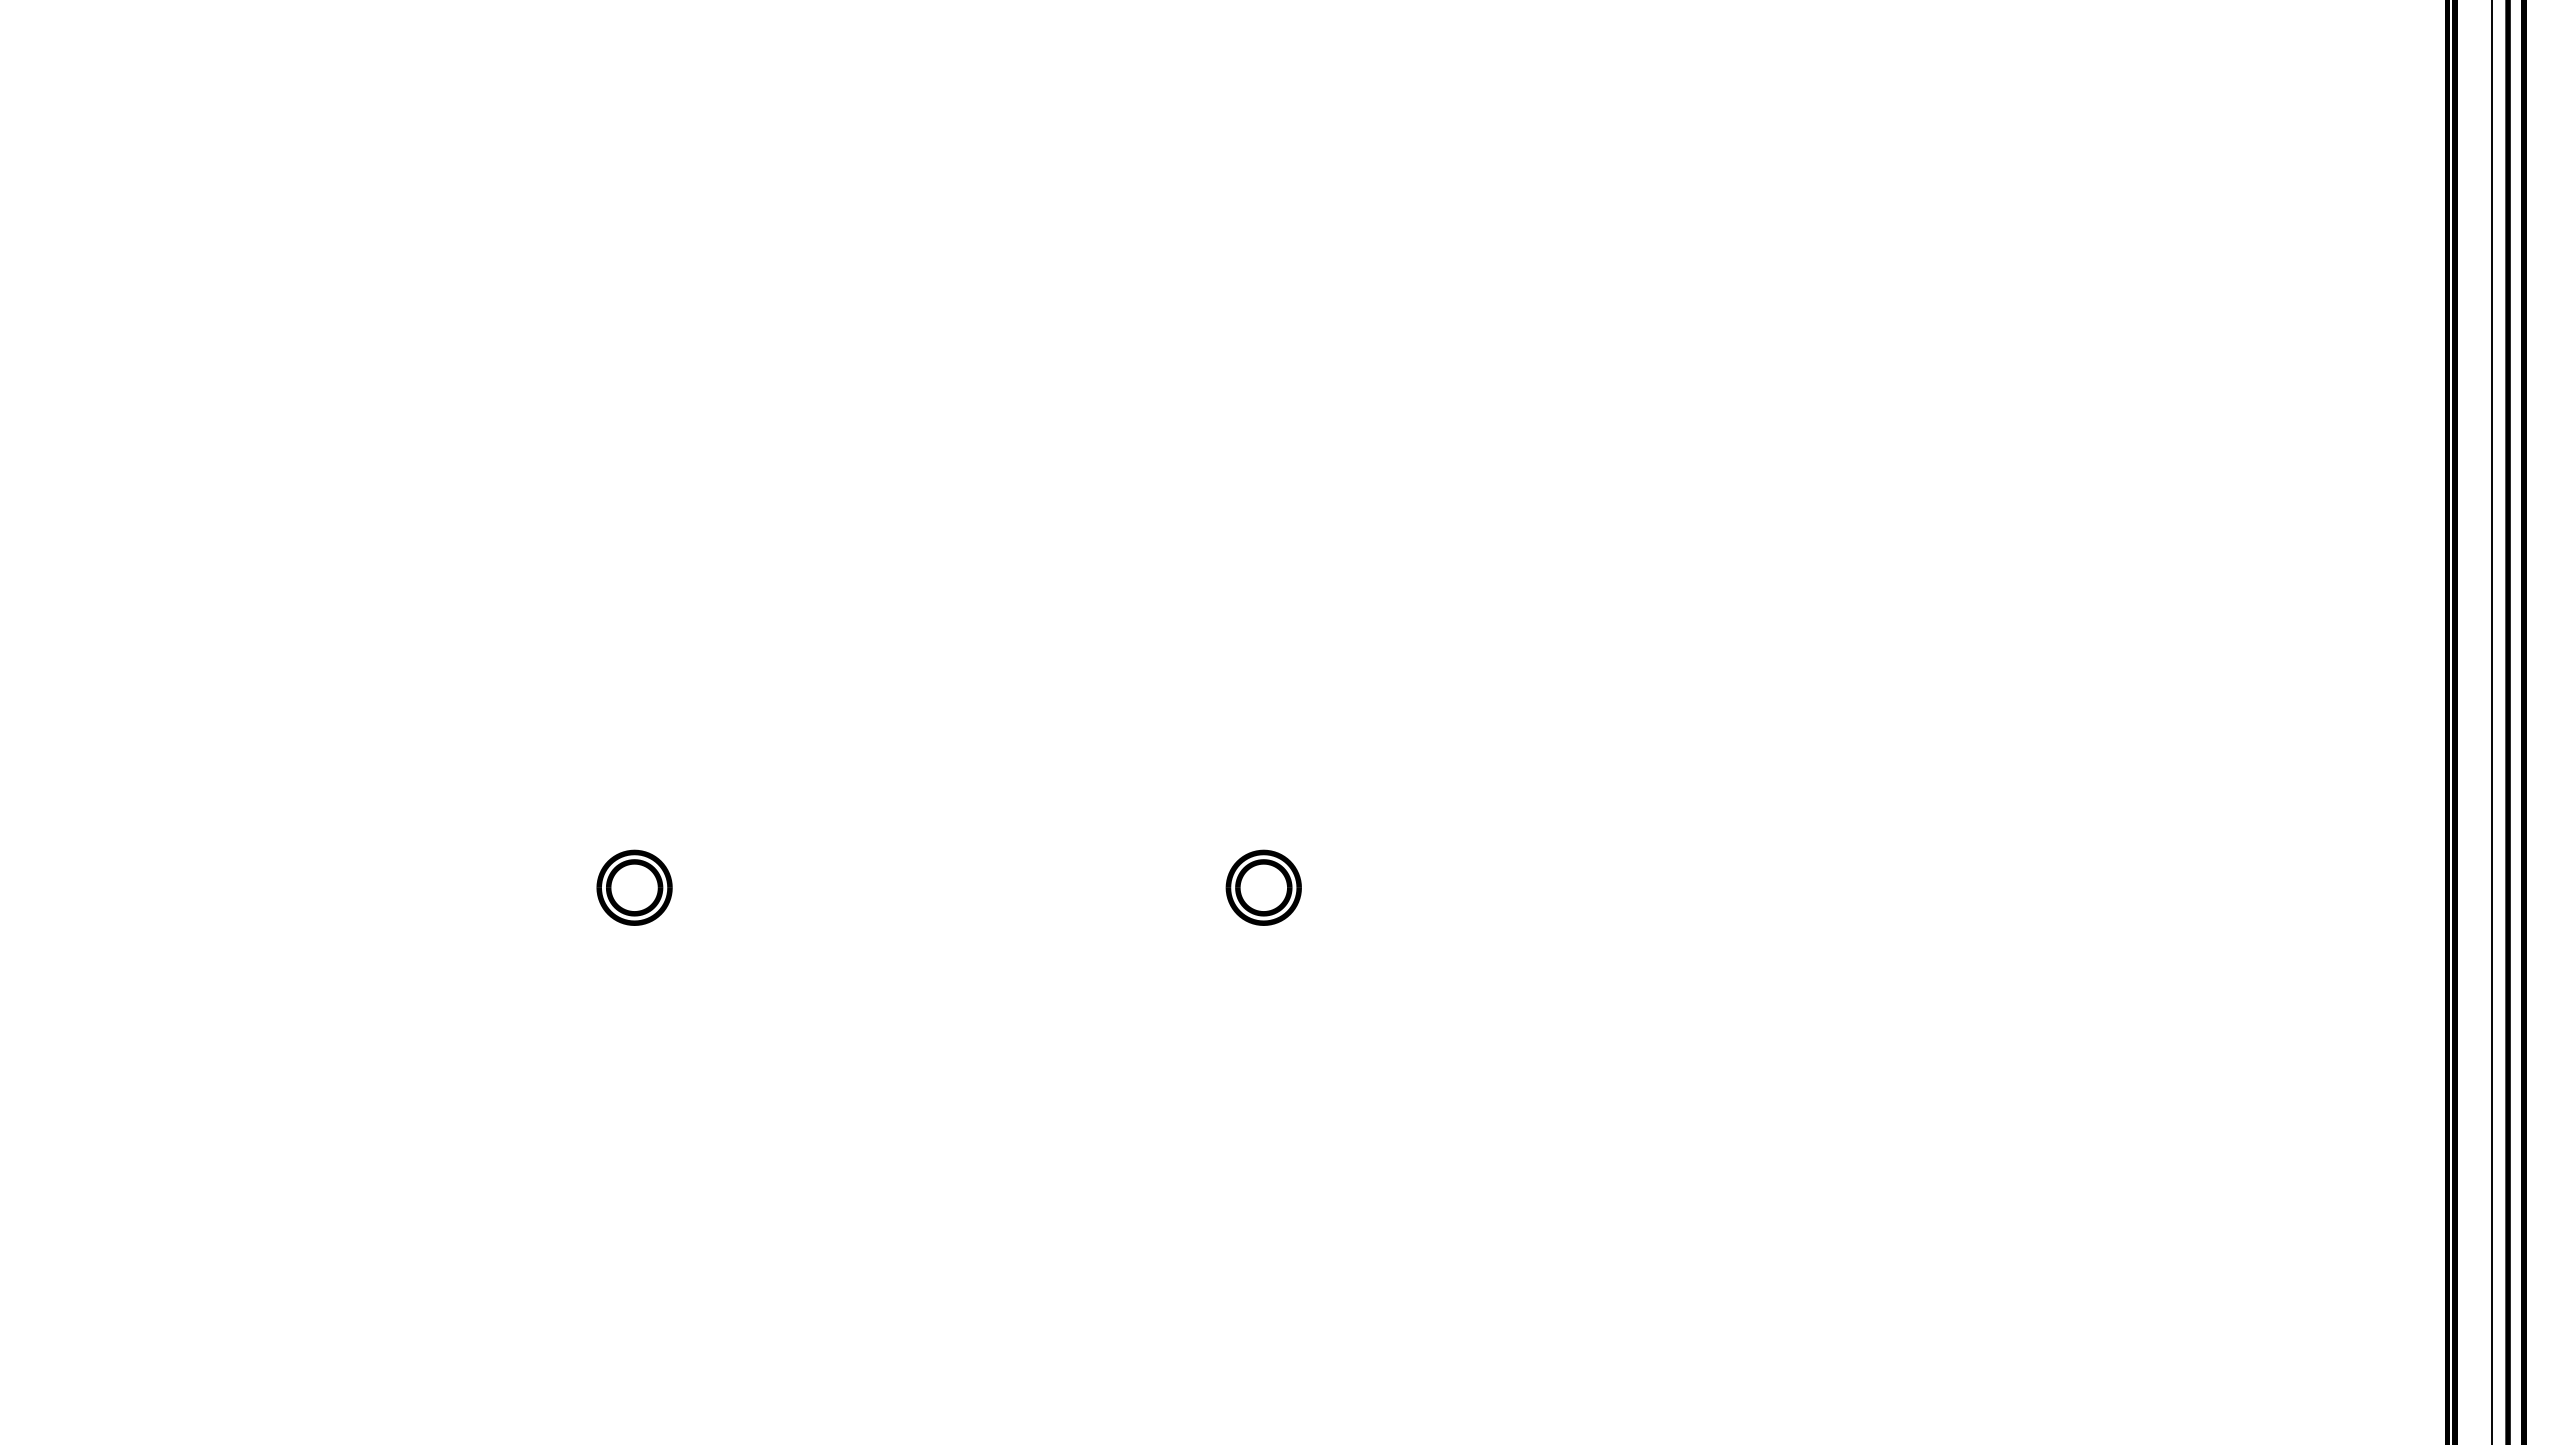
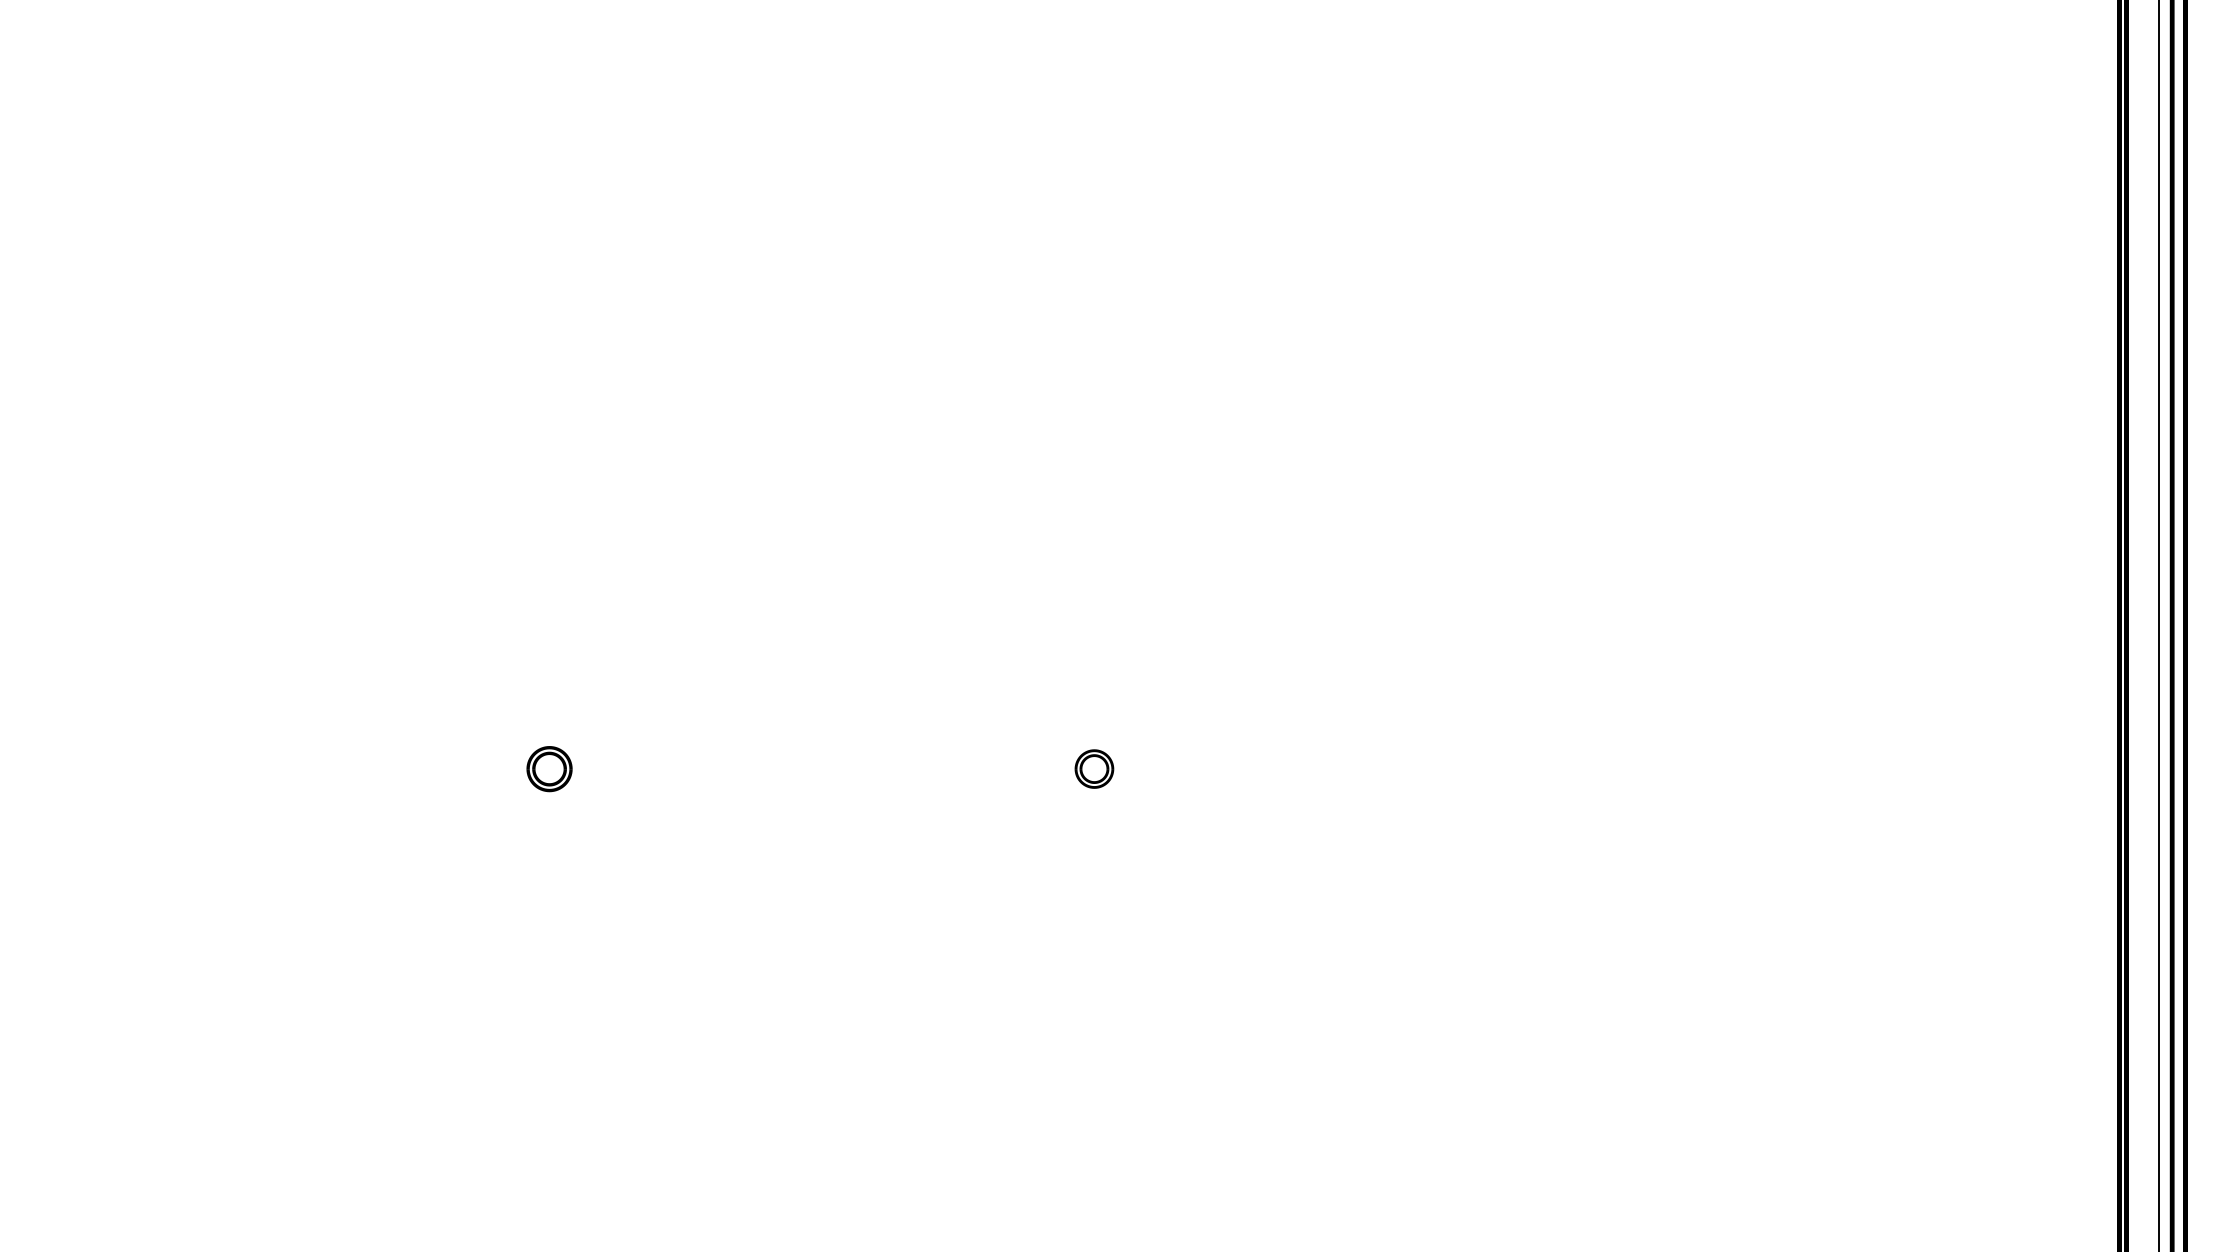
part: (634, 887) -> (549, 768), size x0.7
part: (1263, 887) -> (1094, 768), size x0.6

